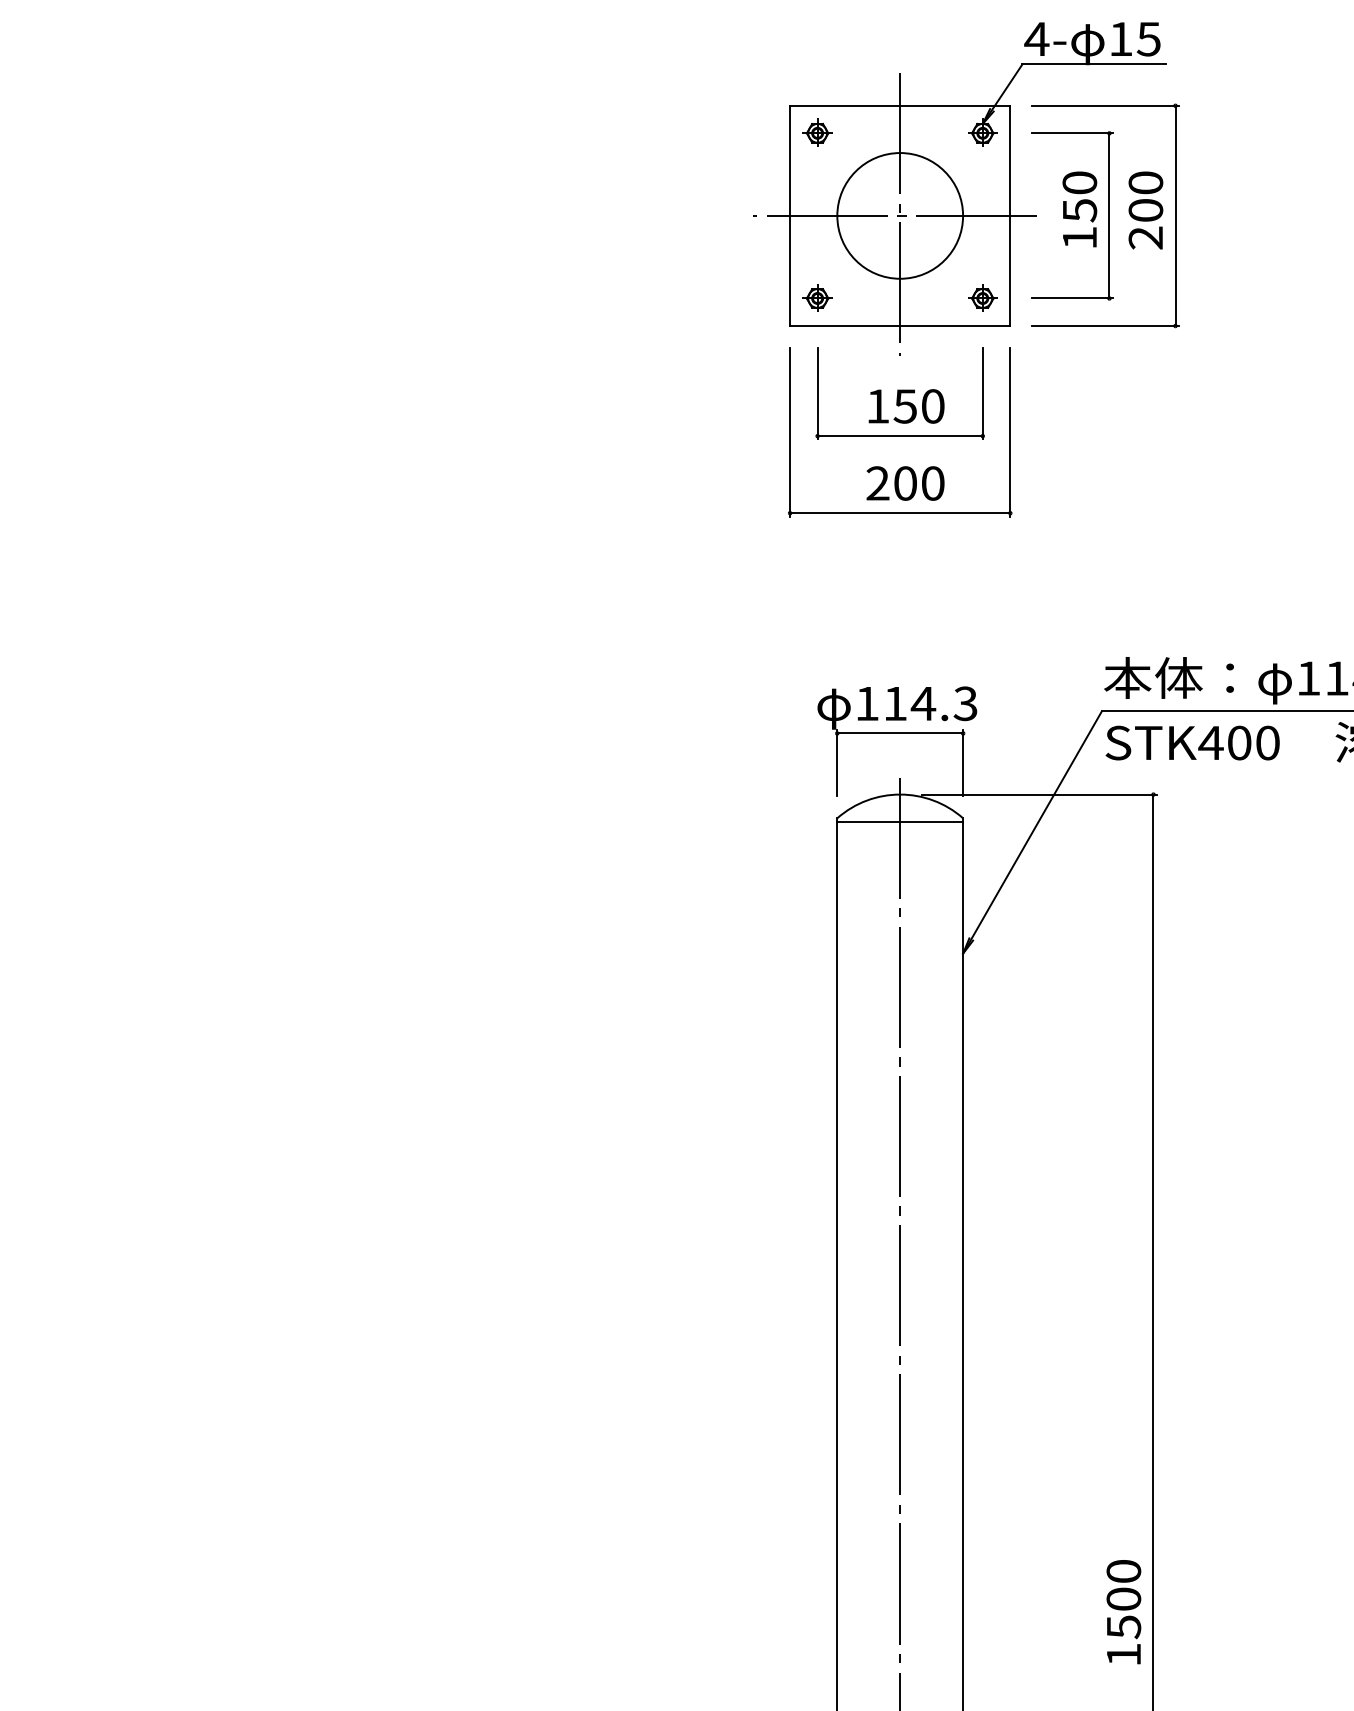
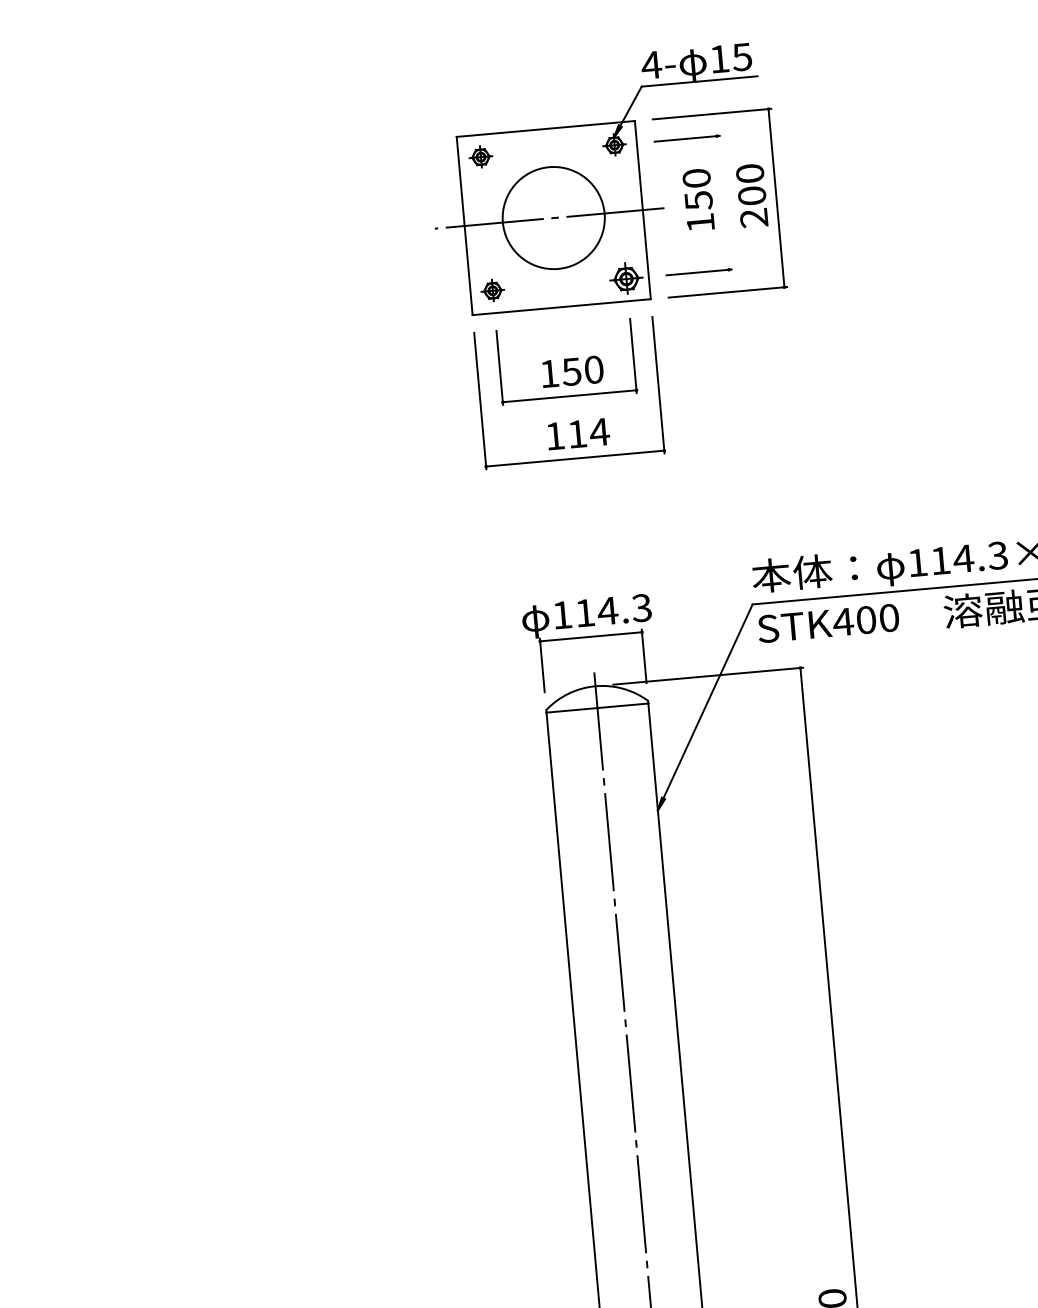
line: (900, 214) -> (553, 216), removed
line: (1109, 215) -> (723, 202), removed
part: (982, 297) -> (626, 278), size x1.4
text: (905, 483) -> (577, 434), 200 -> 114

